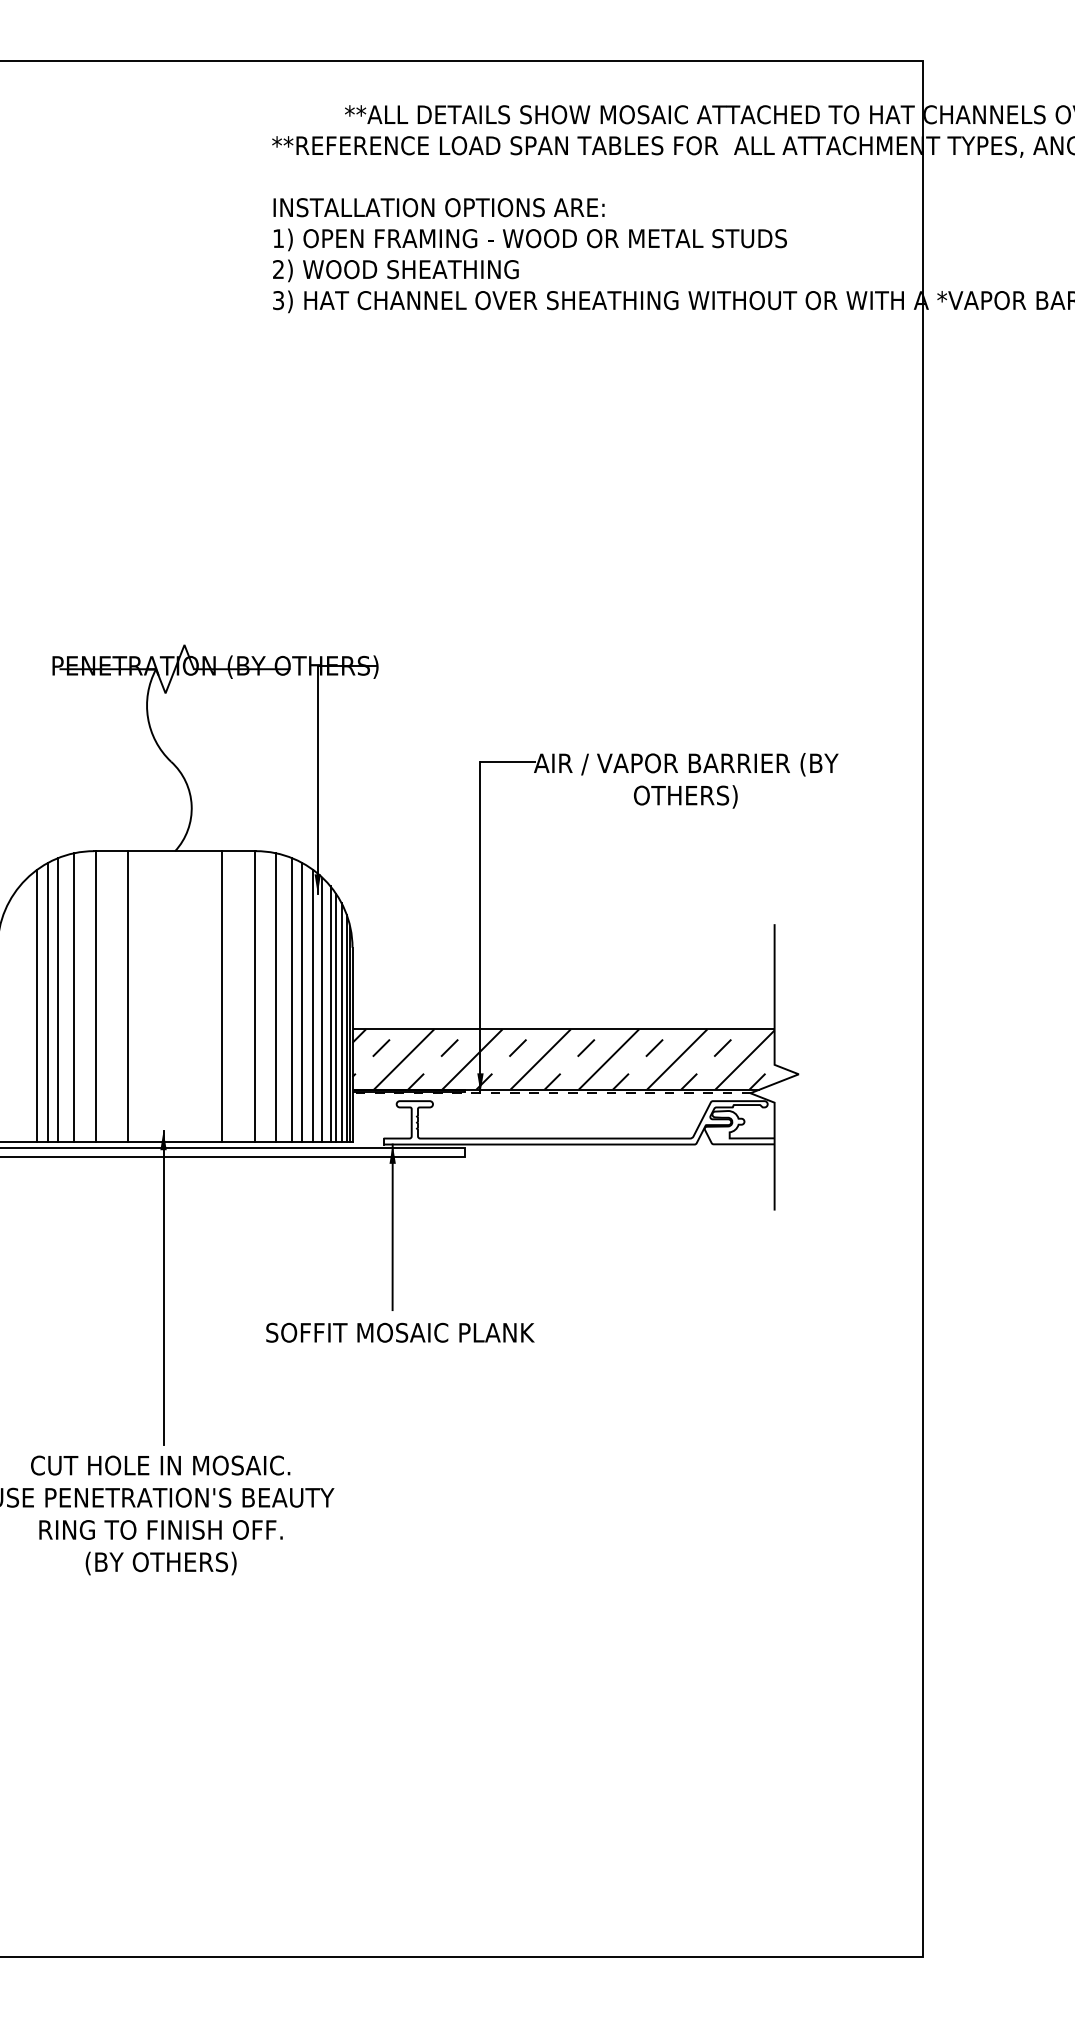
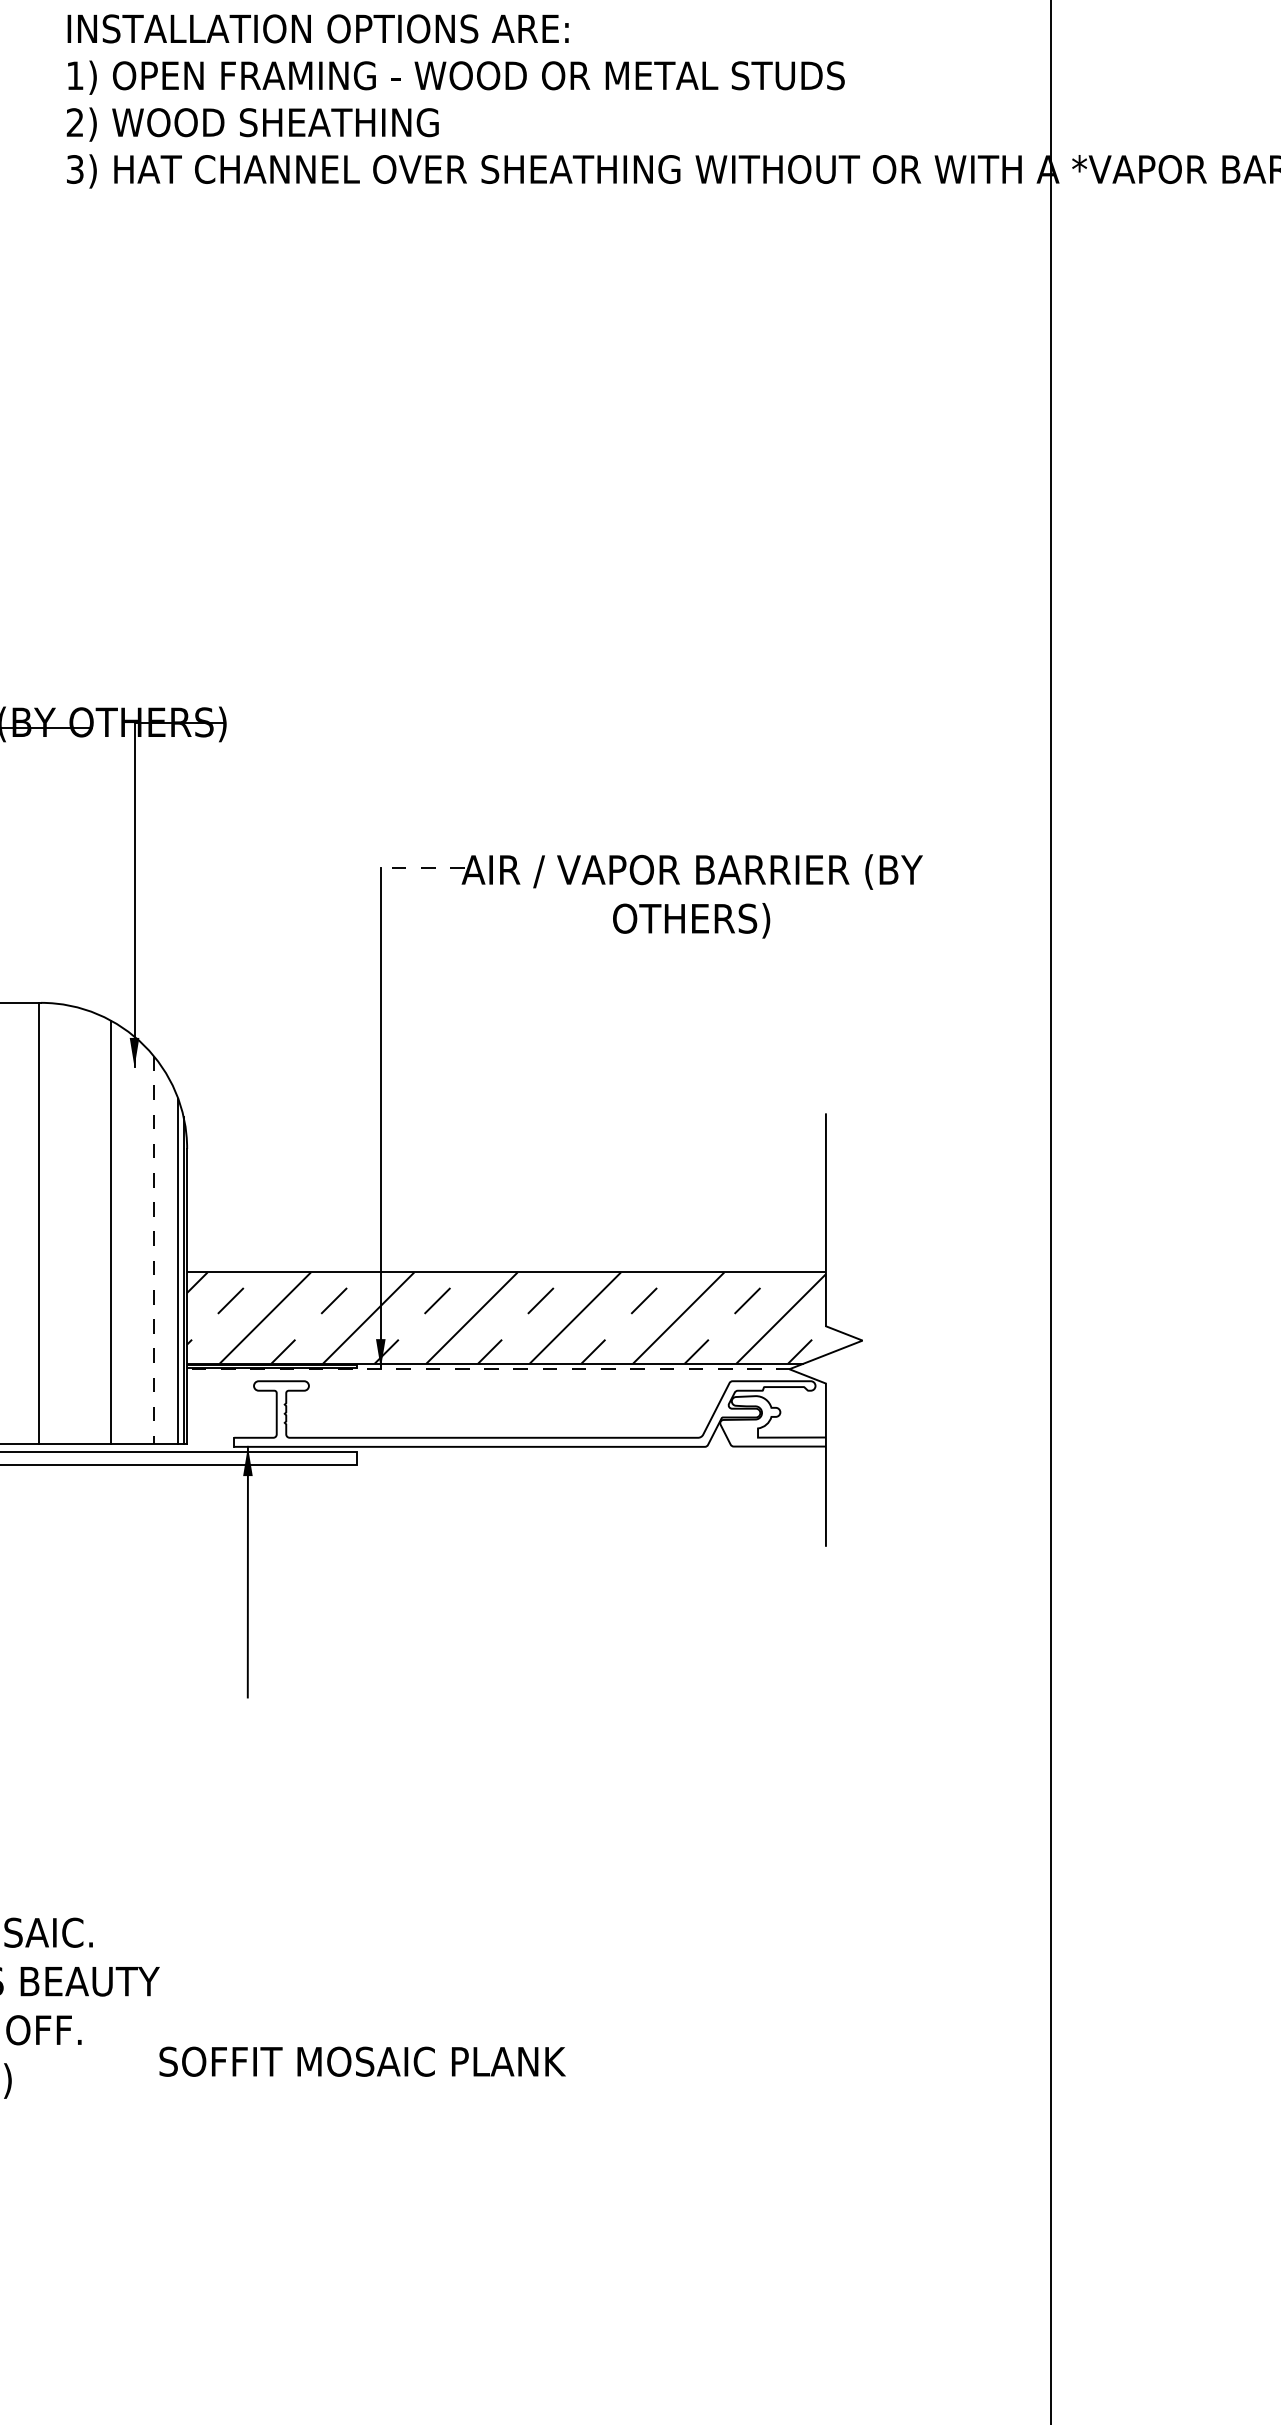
line: (508, 761) -> (423, 867), solid -> dashed
line: (275, 997) -> (70, 1224), removed
line: (292, 1000) -> (96, 1228), removed
line: (313, 1005) -> (128, 1236), removed
line: (322, 1009) -> (141, 1242), removed
line: (330, 1014) -> (153, 1250), solid -> dashed
line: (336, 1018) -> (162, 1256), removed
line: (341, 1022) -> (170, 1262), removed
text: (400, 1332) -> (362, 2061), moved

